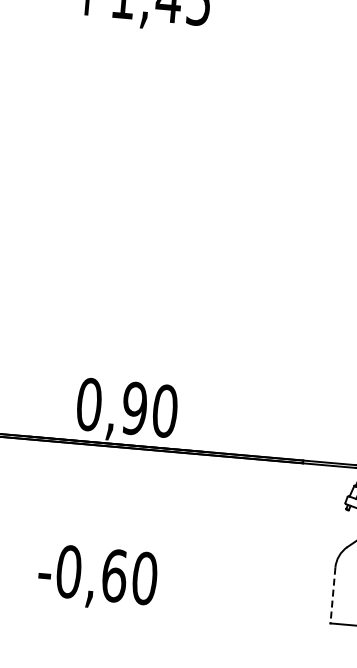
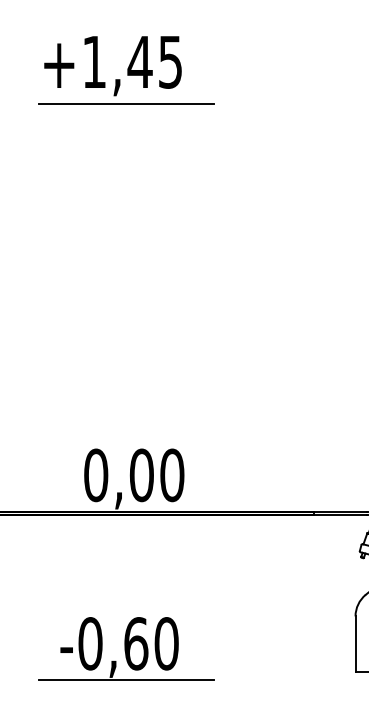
line: (151, 37) -> (126, 104), added
text: (134, 408) -> (141, 475), 0,90 -> 0,00
line: (332, 595) -> (355, 644), dashed -> solid
line: (101, 611) -> (126, 680), added

